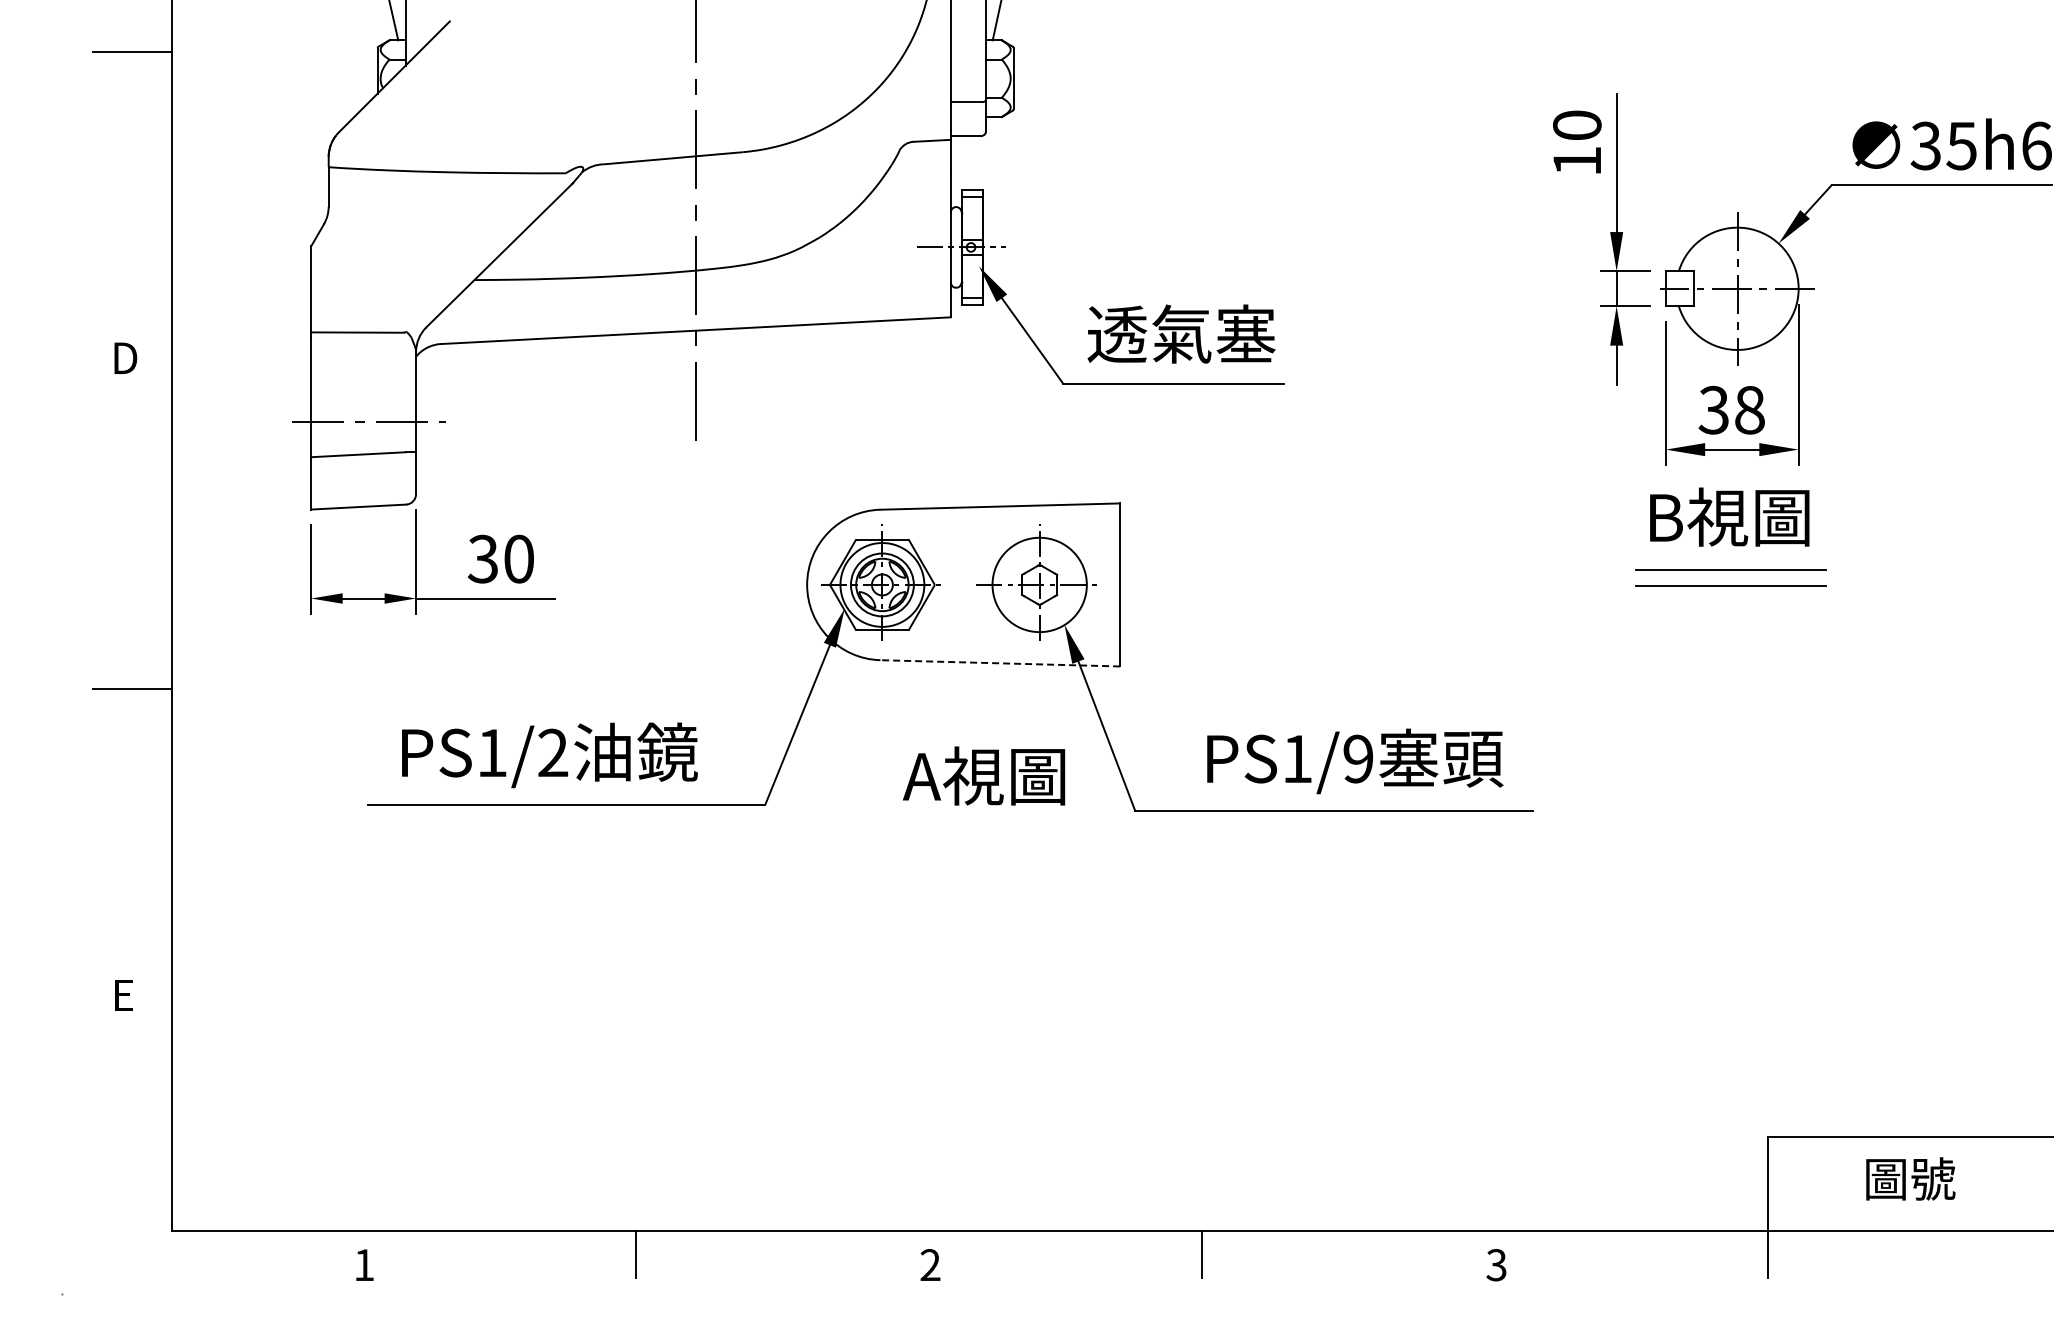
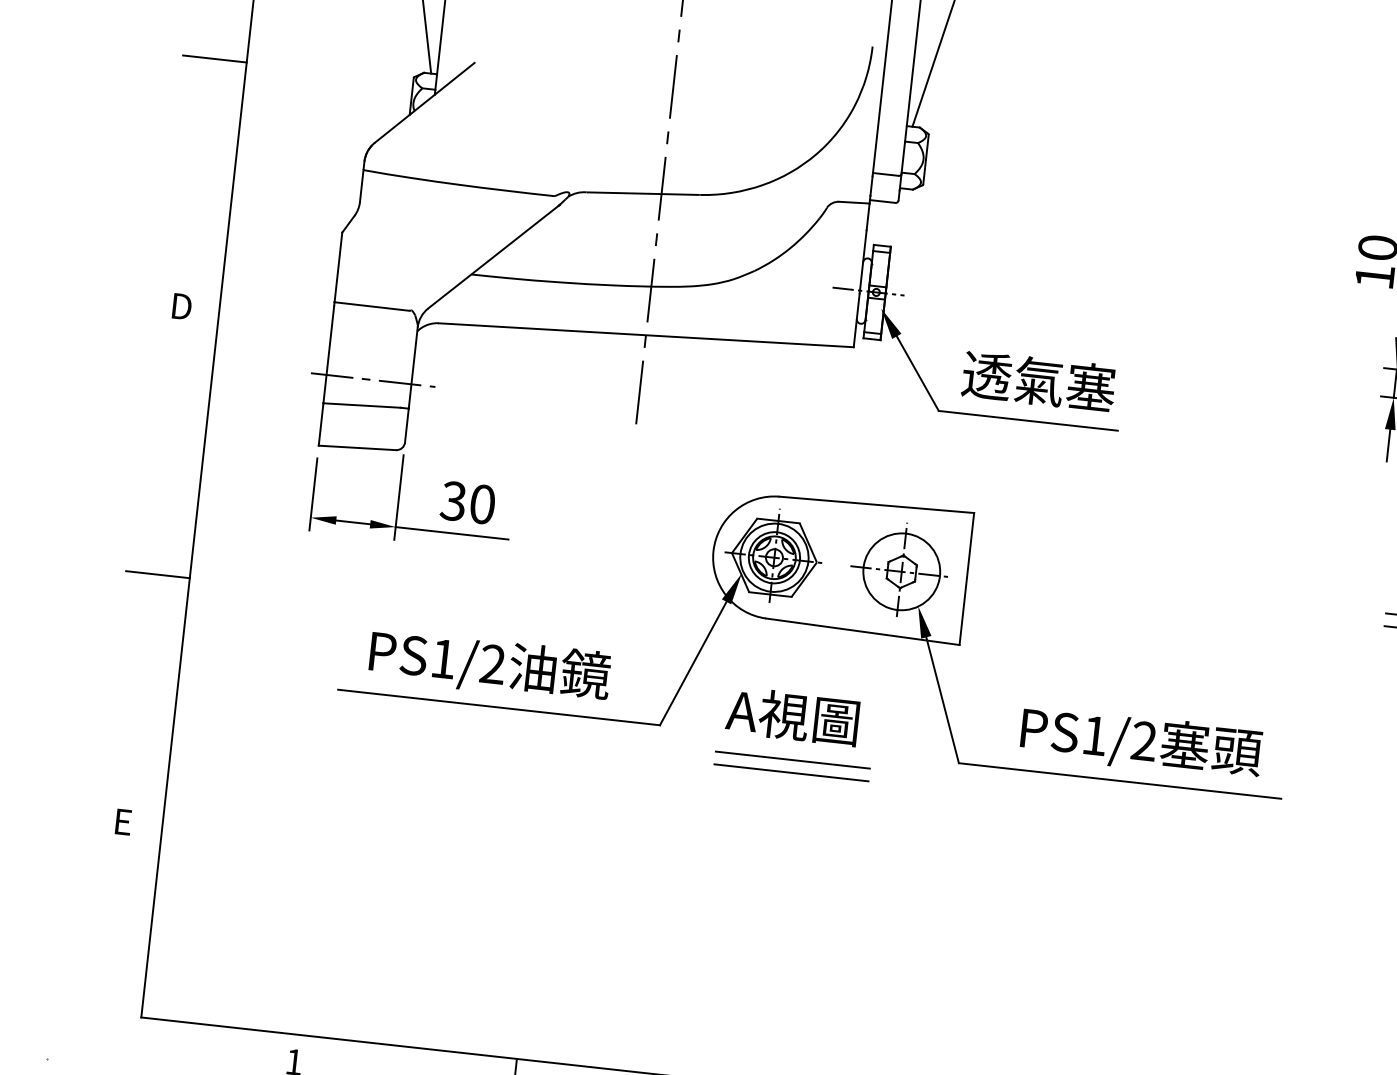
line: (1000, 663) -> (863, 631), dashed -> solid
text: (1358, 759) -> (1144, 741), PS1/9 -> PS1/2
text: (984, 775) -> (793, 715), moved
line: (932, 829) -> (793, 760), added
line: (932, 845) -> (791, 773), added

